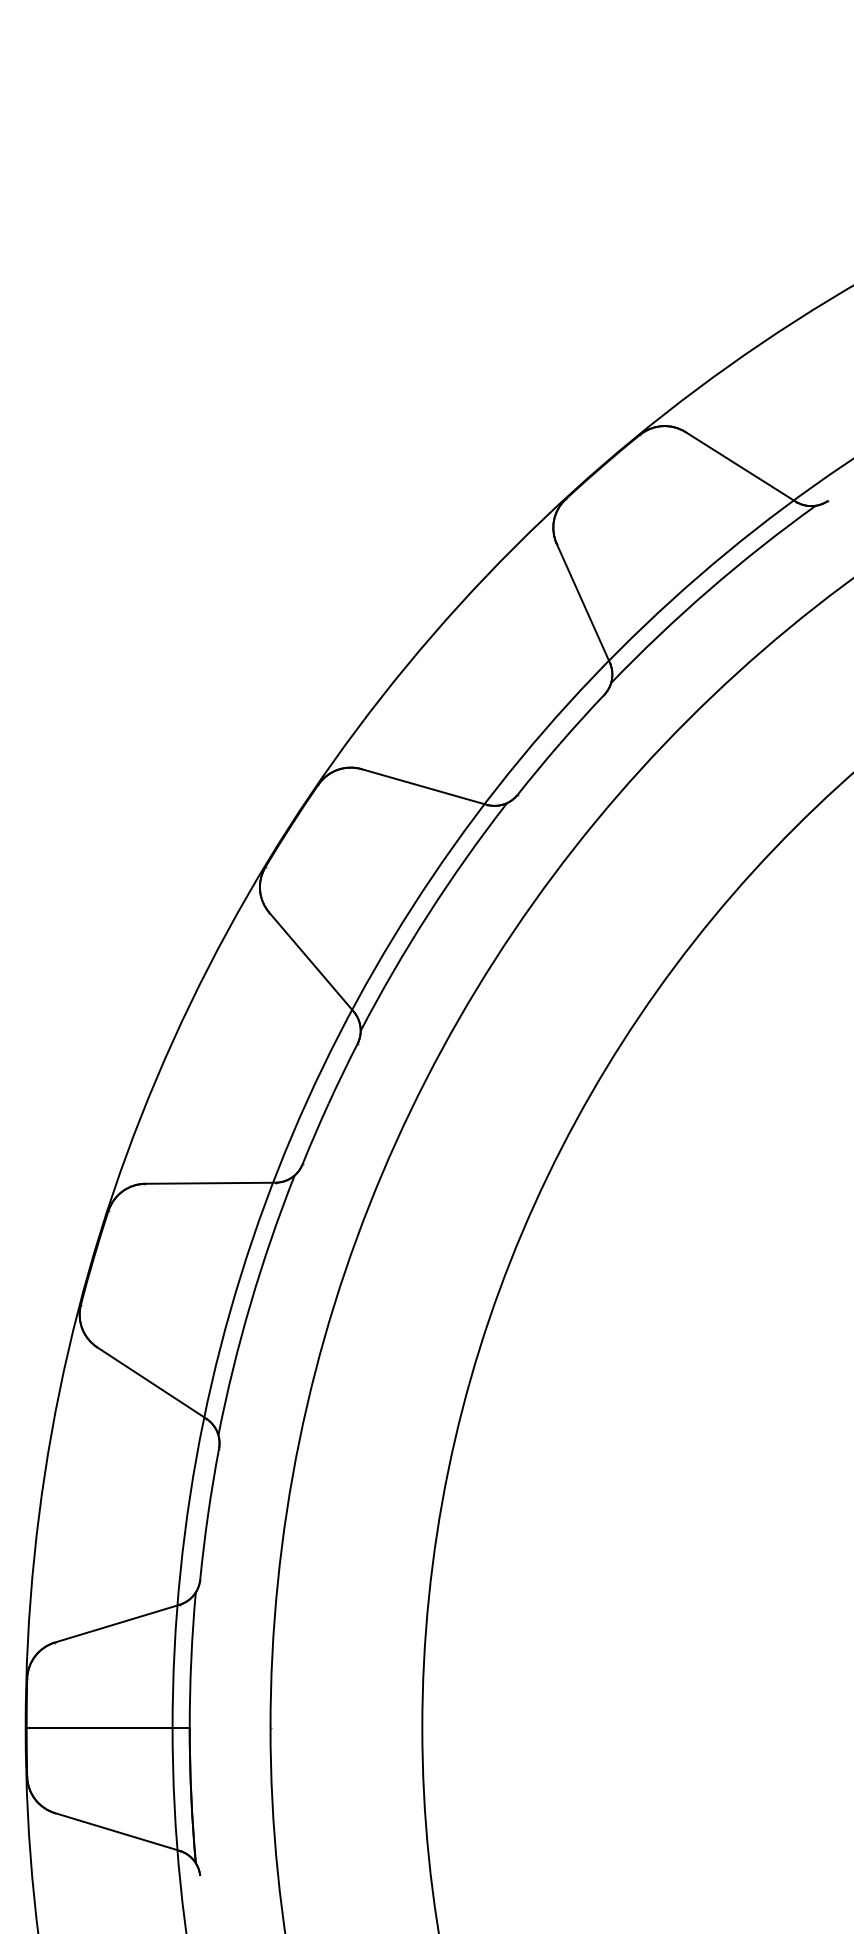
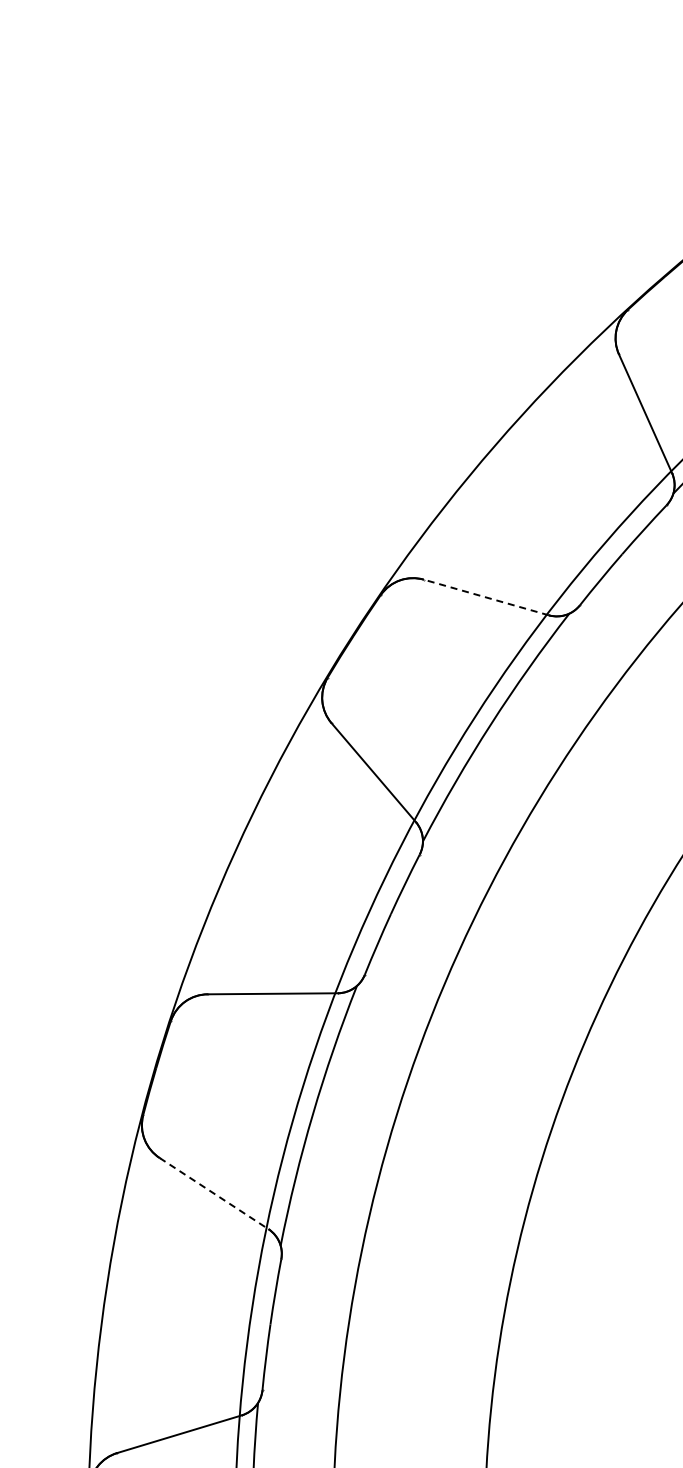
line: (423, 786) -> (485, 597), solid -> dashed
line: (152, 1383) -> (214, 1194), solid -> dashed

